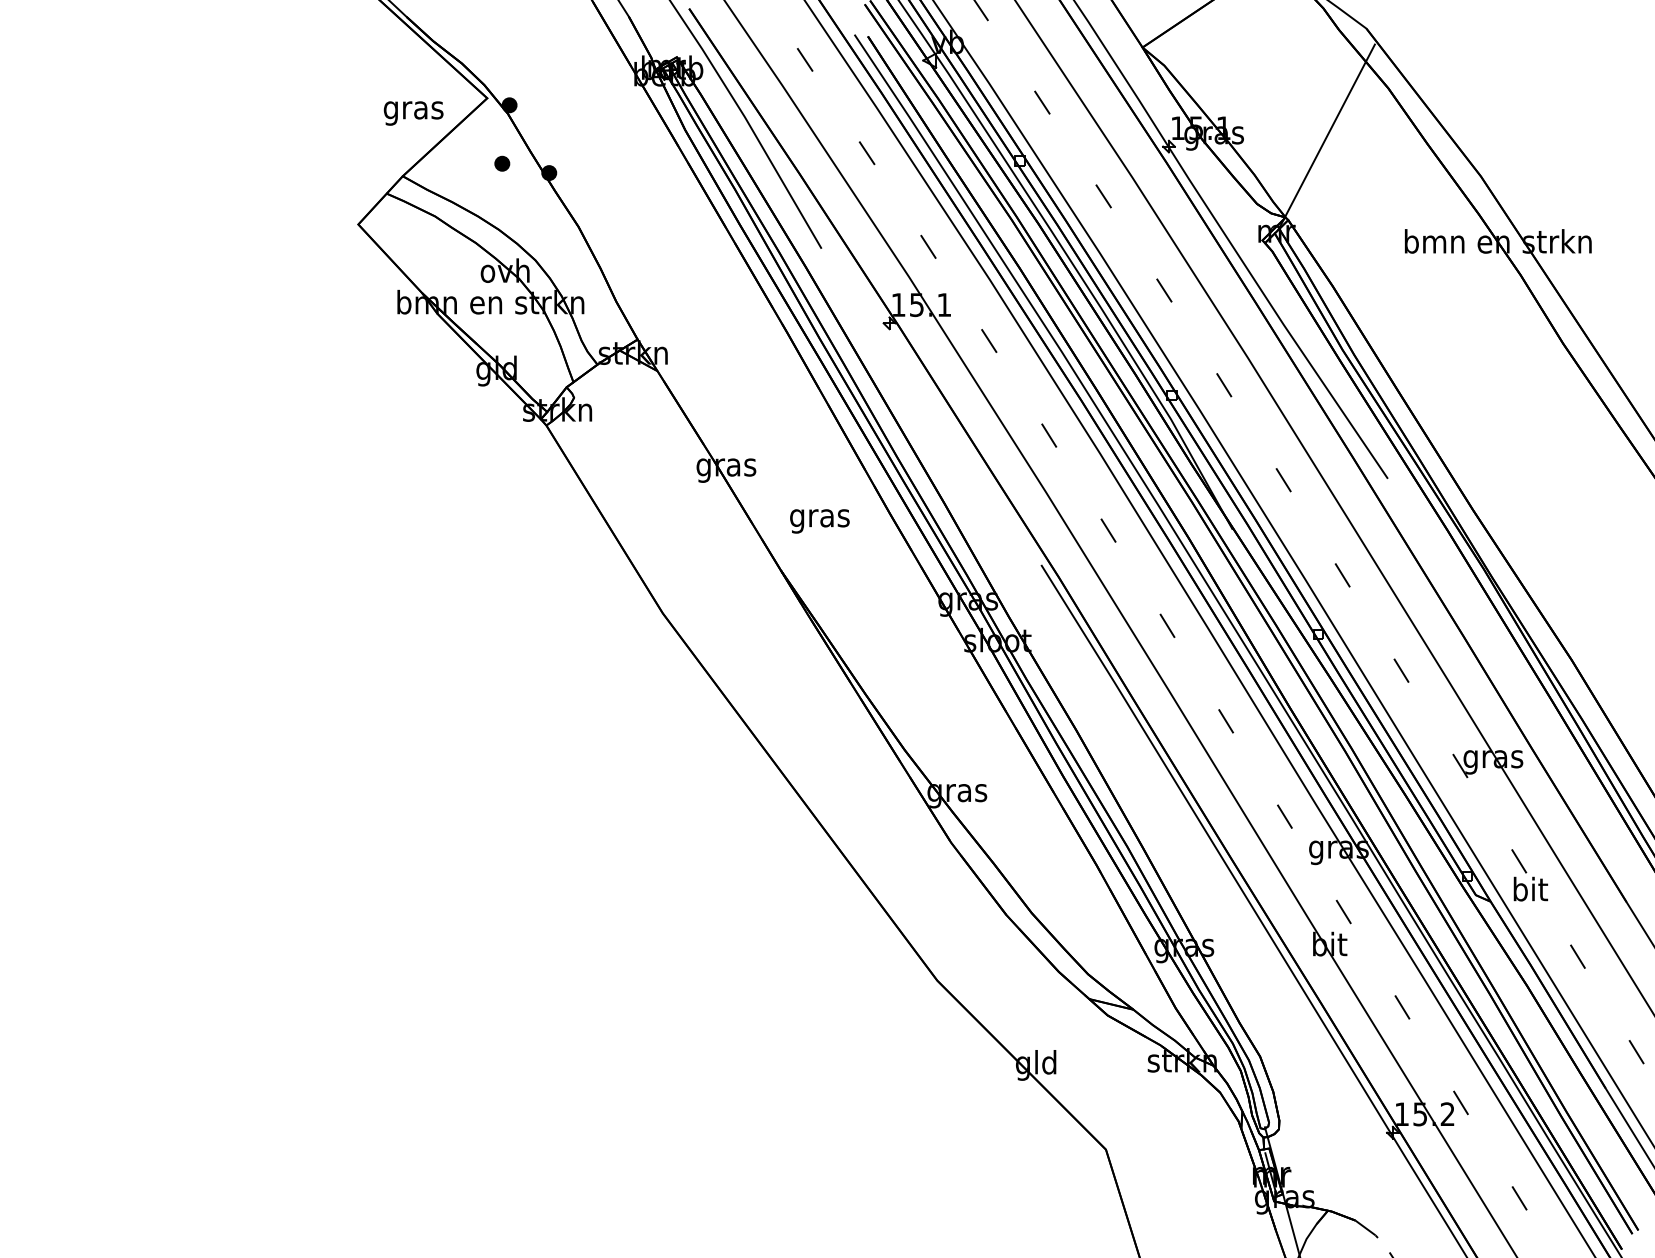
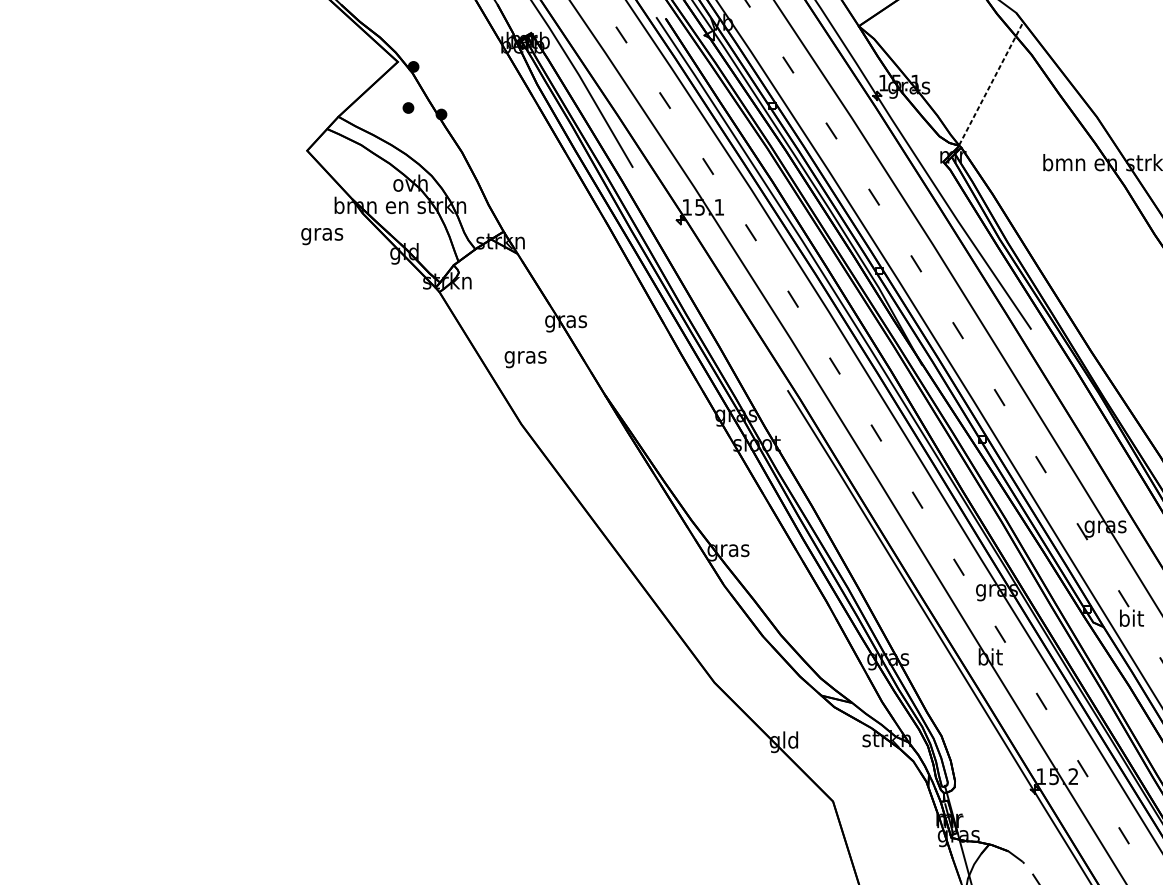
text: (413, 113) -> (322, 236), moved
line: (1326, 137) -> (988, 89), solid -> dashed
text: (819, 521) -> (525, 359), moved

